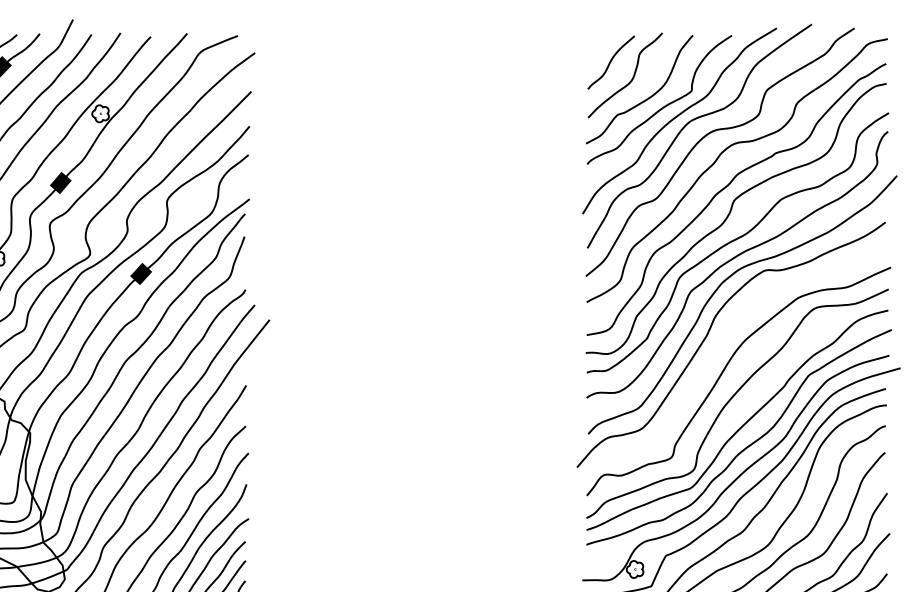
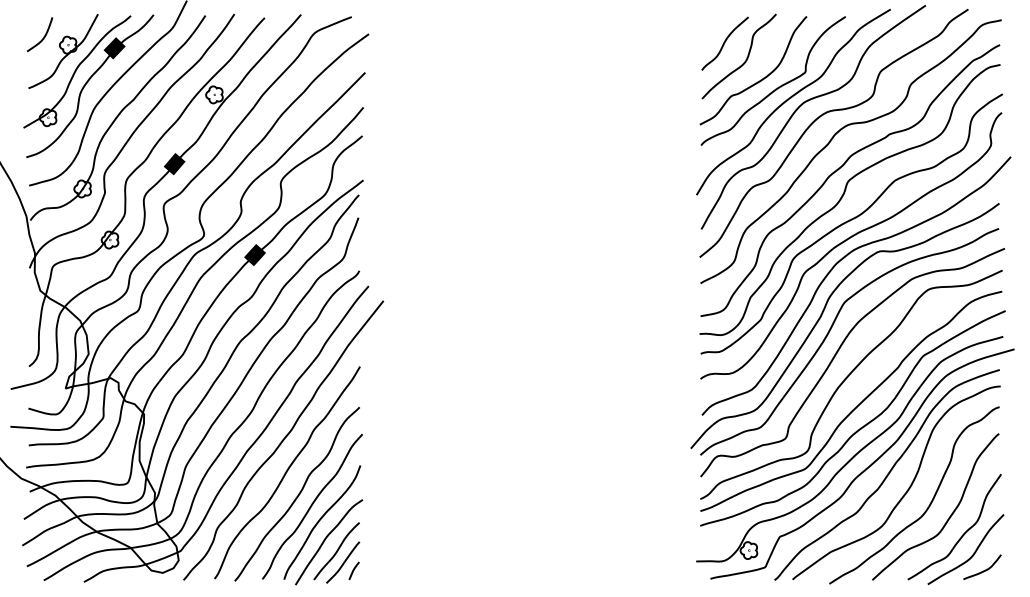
curve: (716, 350) -> (830, 331), added

